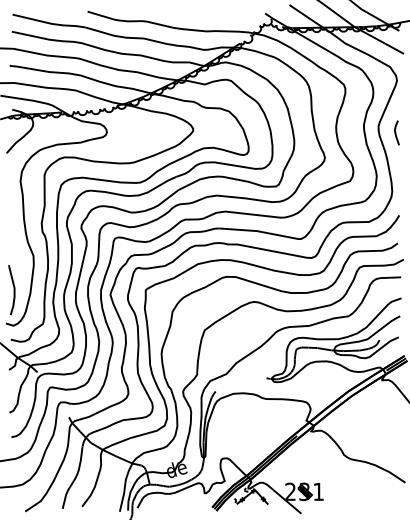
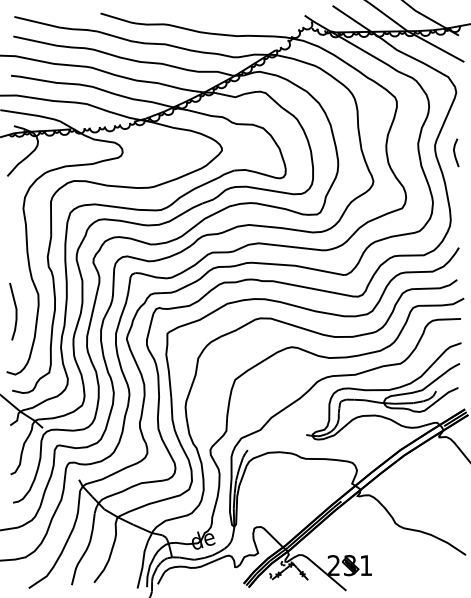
line: (13, 290) -> (15, 311), moved

